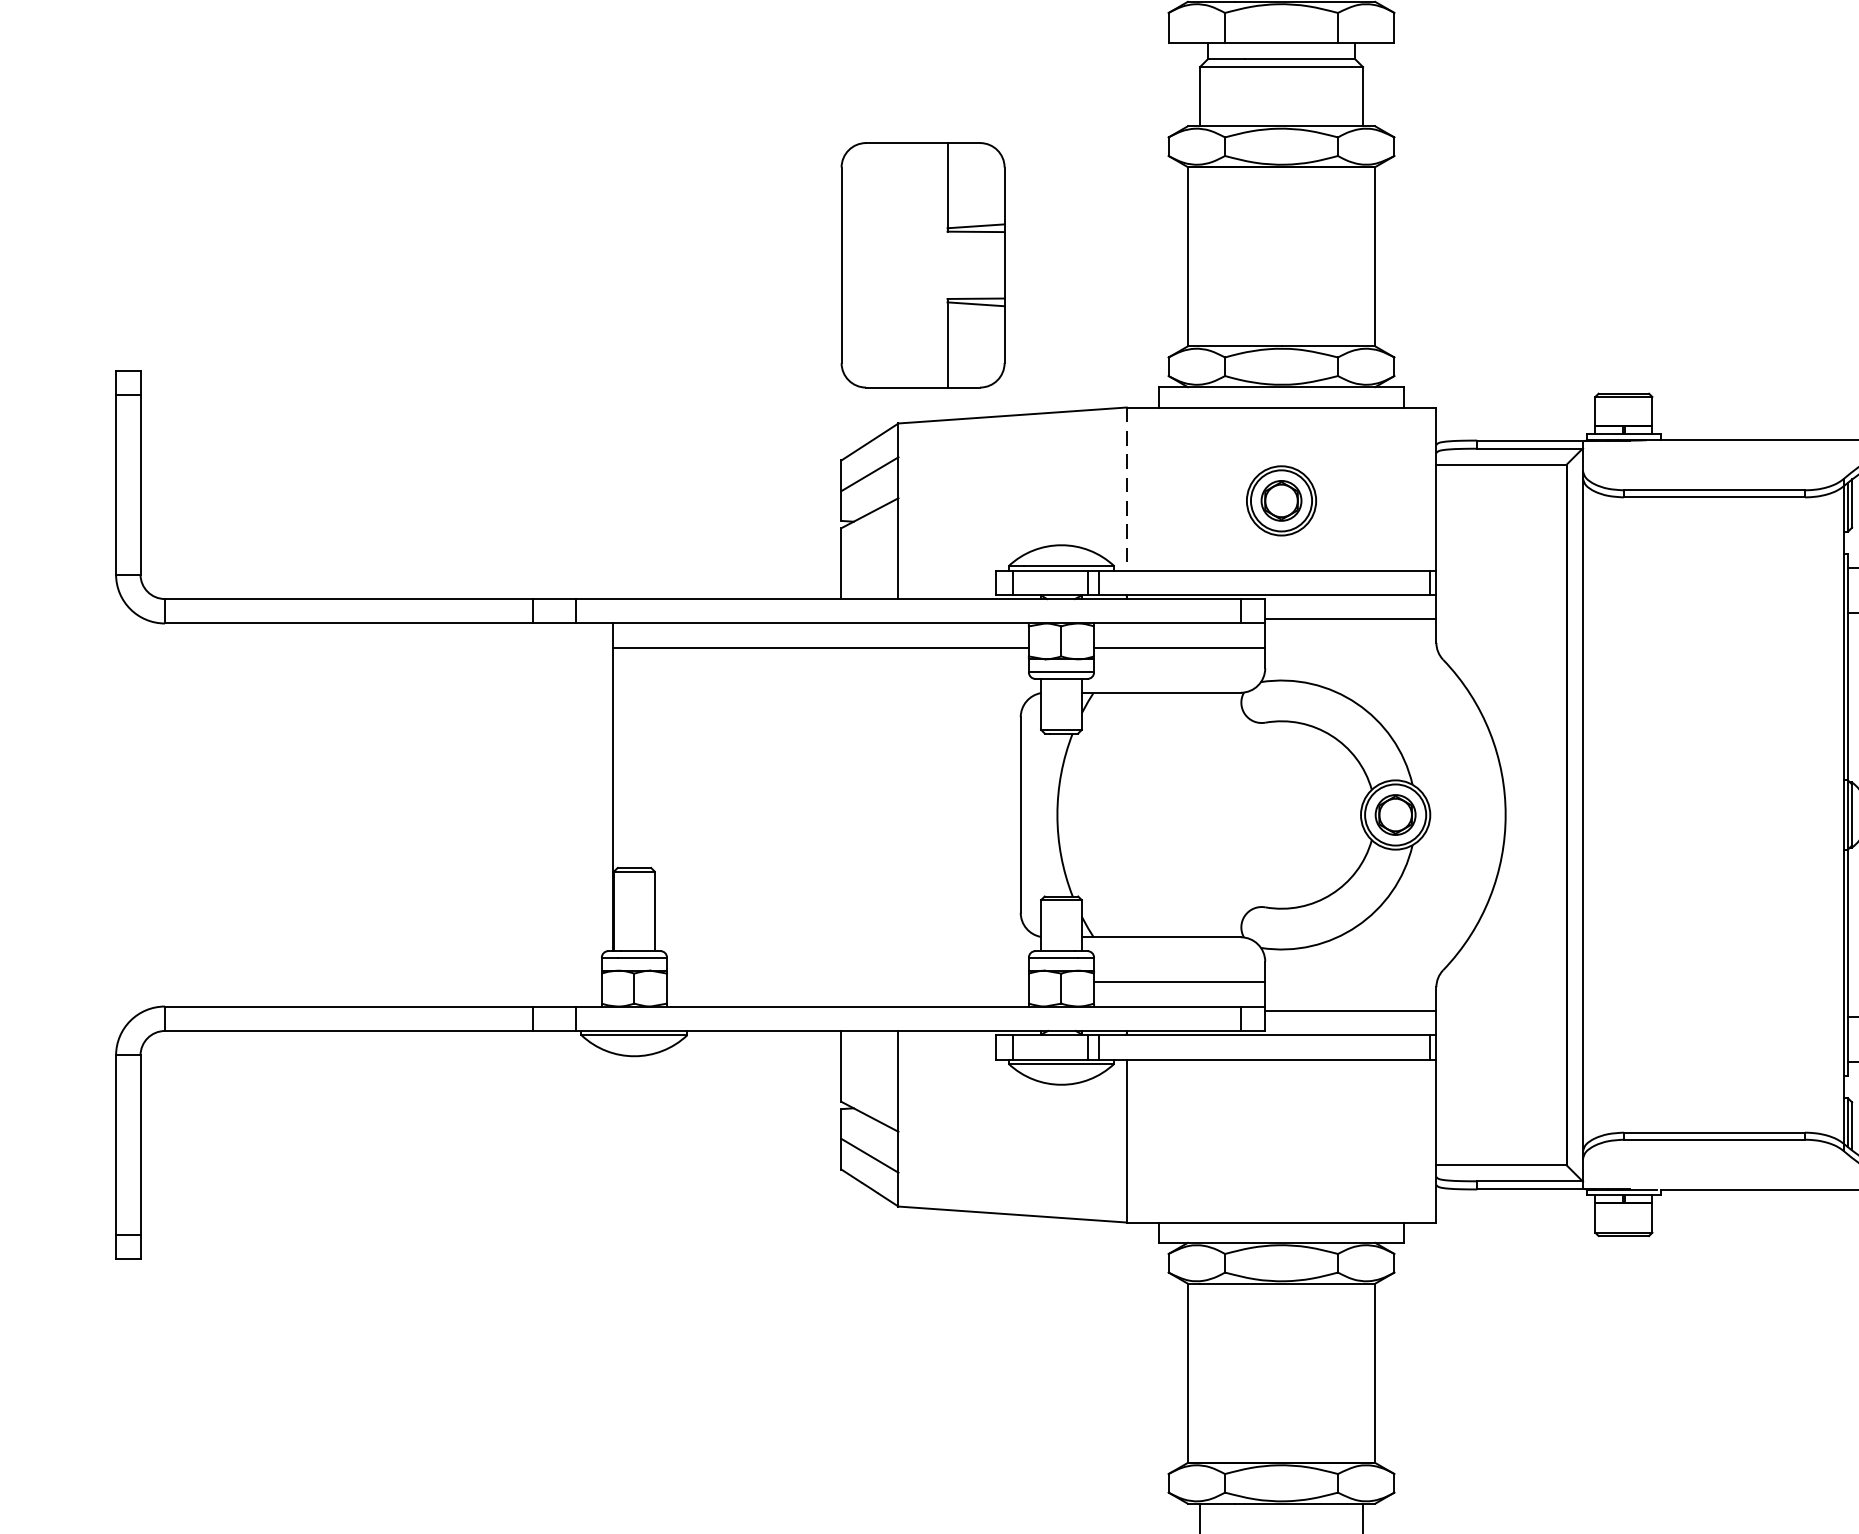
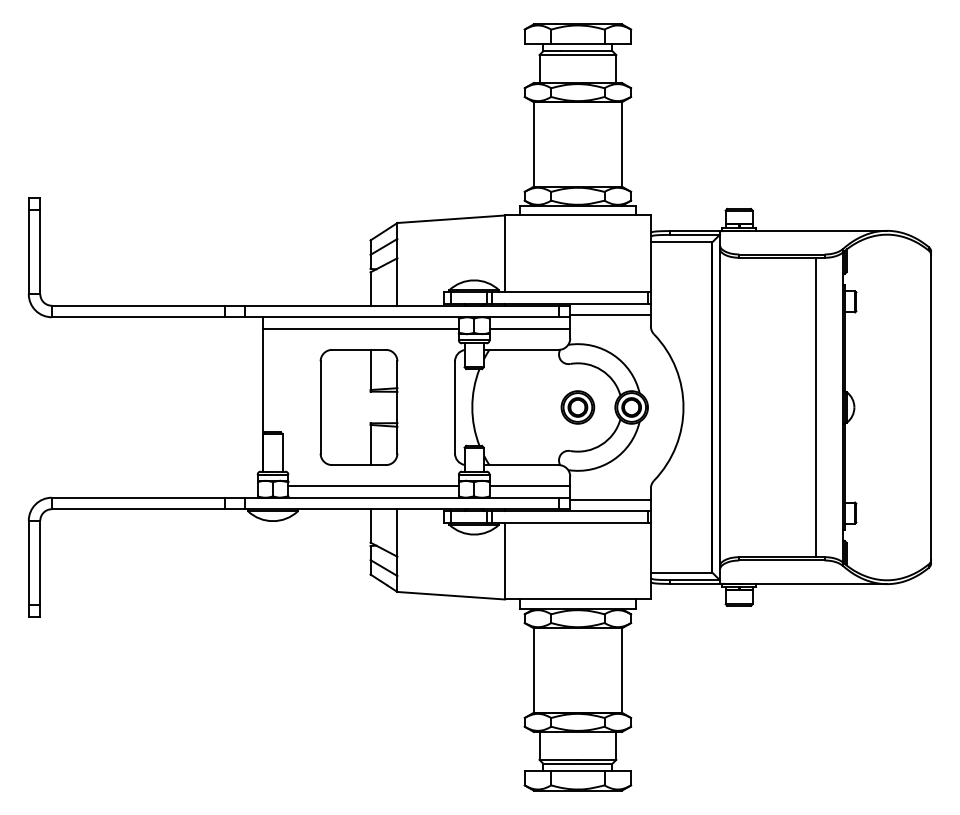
part: (921, 265) -> (358, 407), moved
line: (1125, 490) -> (504, 254), dashed -> solid
part: (1280, 500) -> (577, 407), moved
line: (1787, 815) -> (816, 407), added
line: (847, 982) -> (373, 486), added

